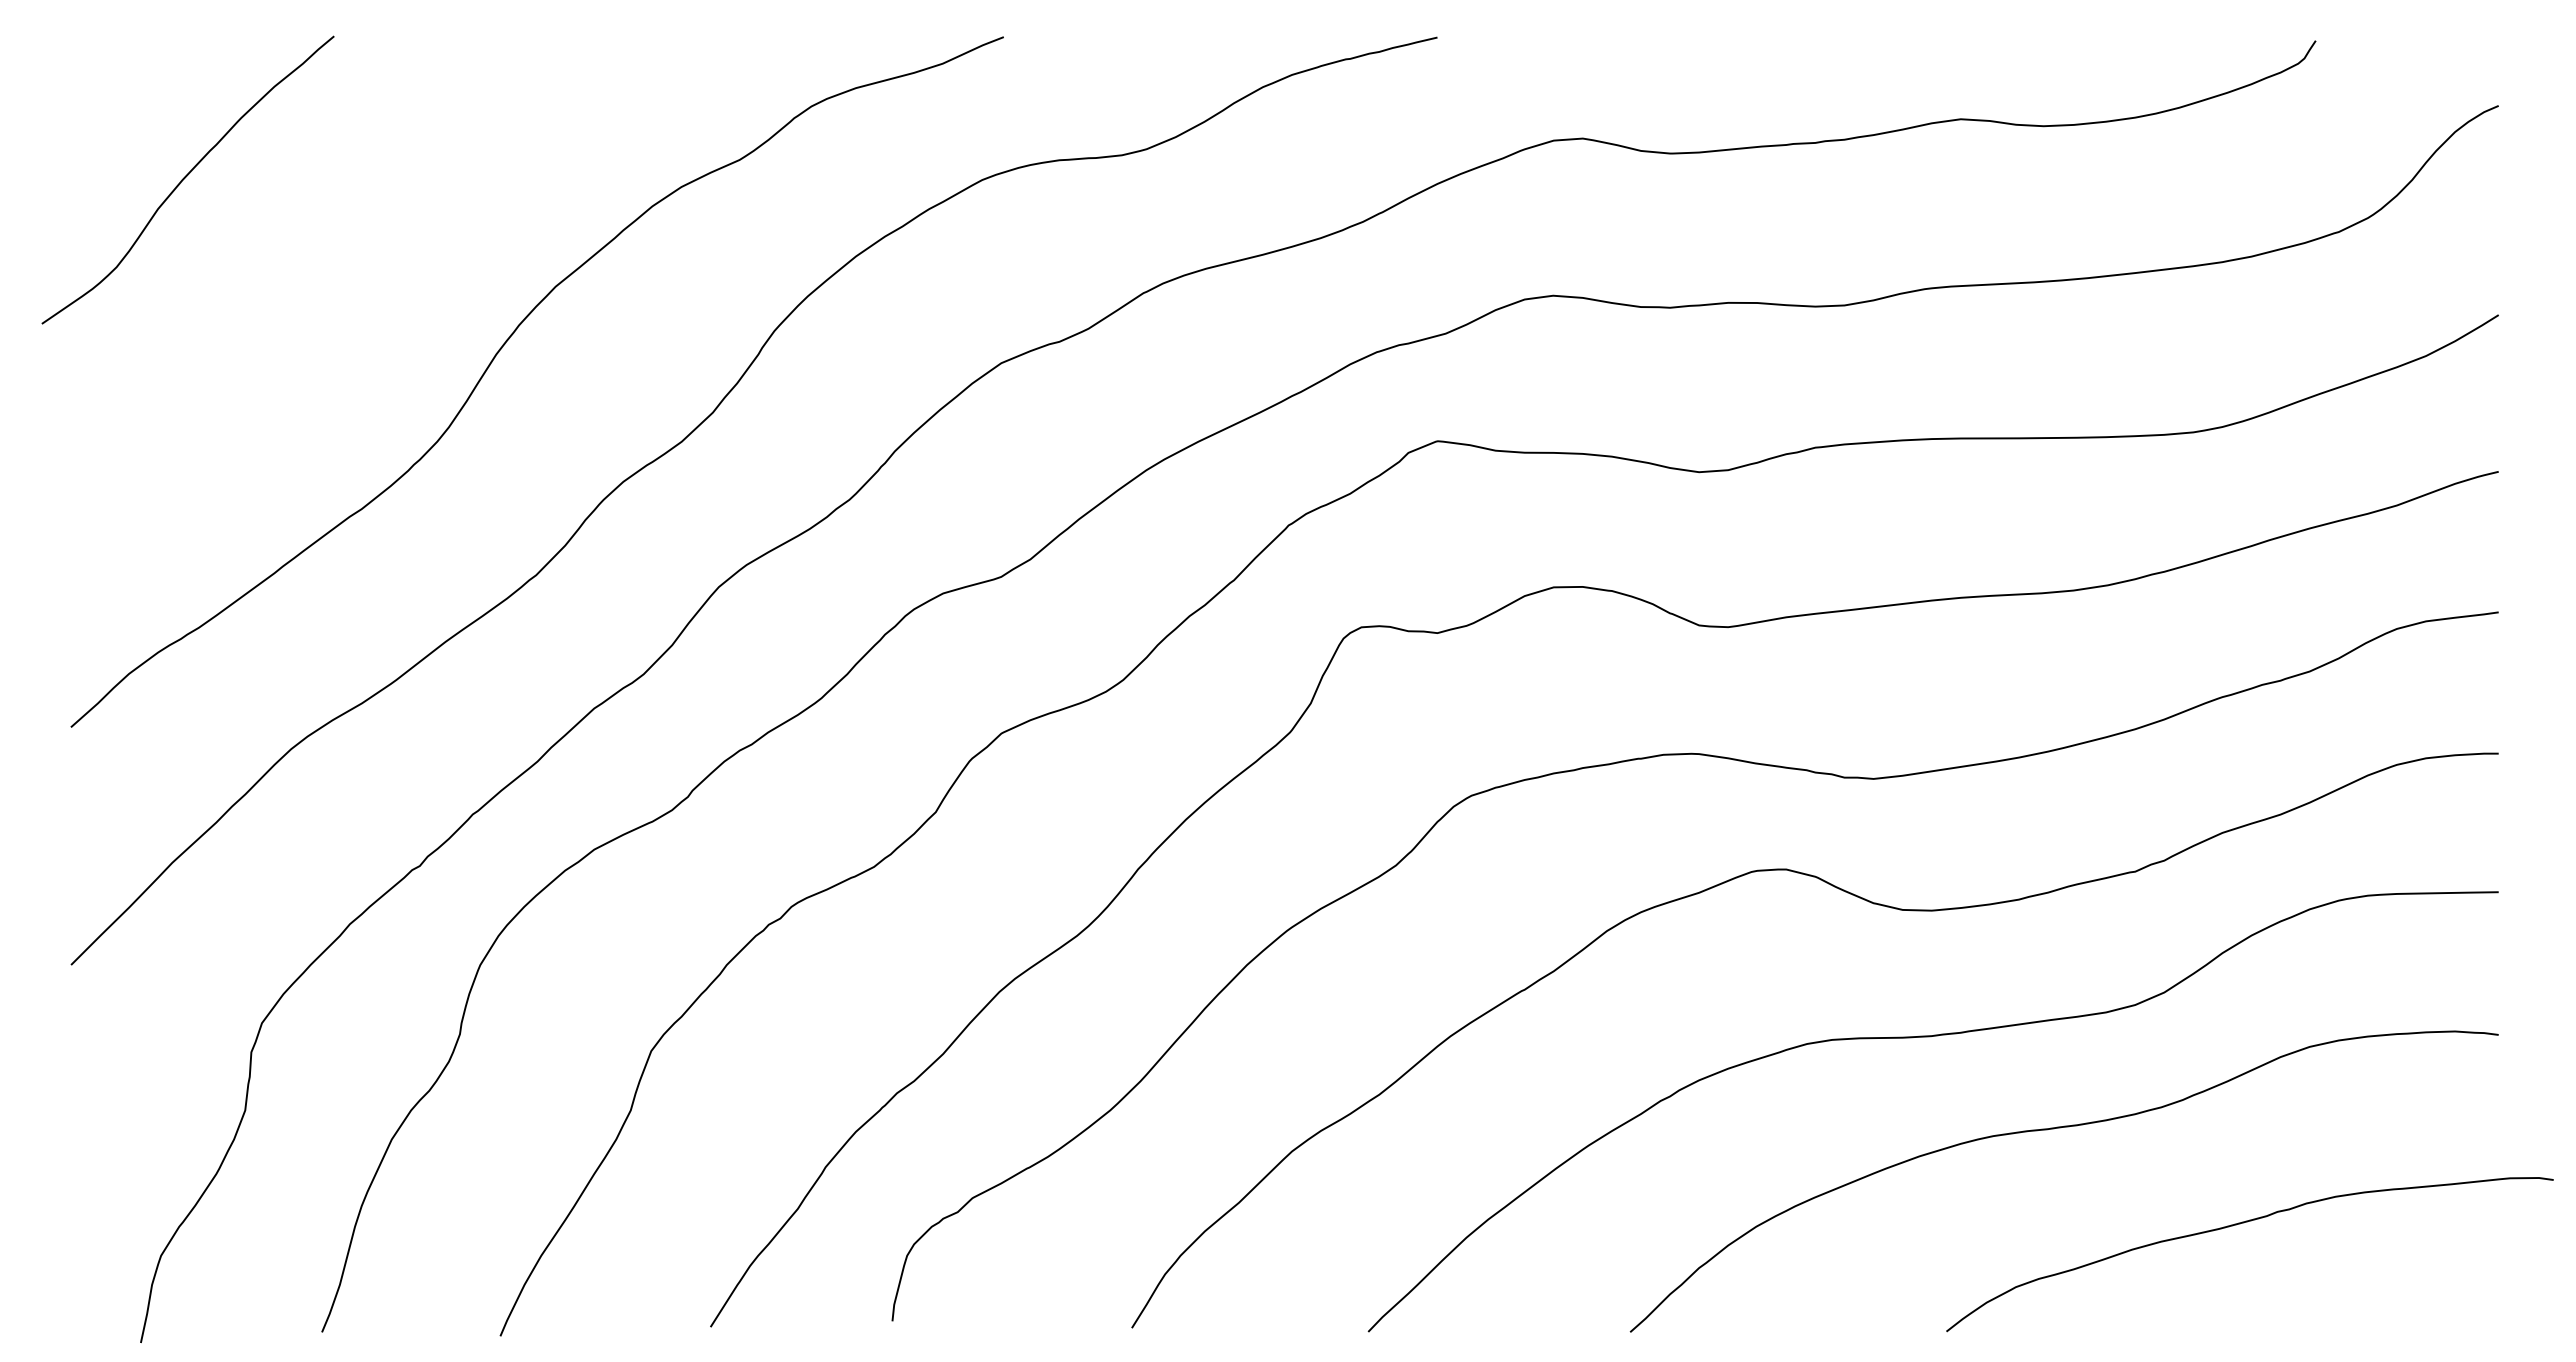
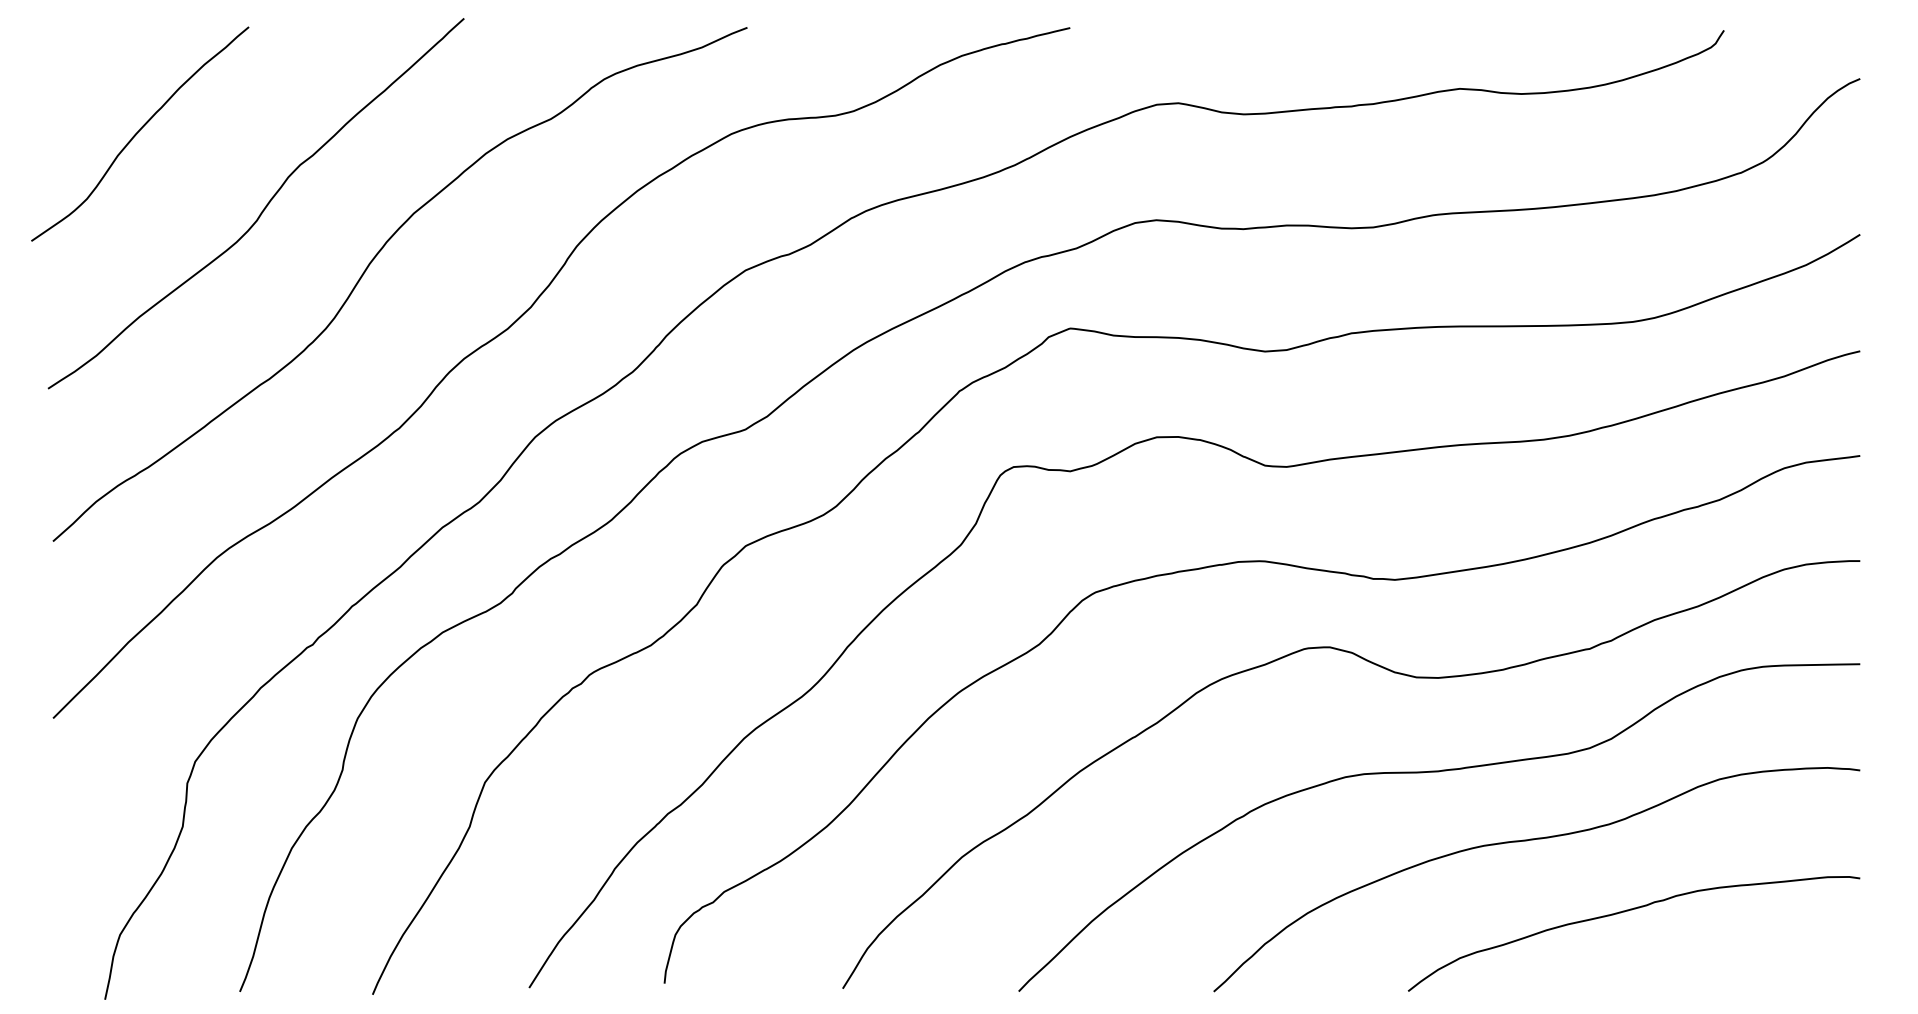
curve: (354, 279) -> (264, 208), added
curve: (2240, 1224) -> (1627, 911), moved

